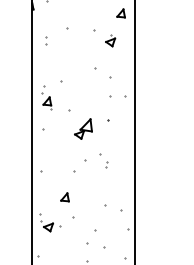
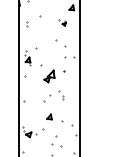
part: (105, 38) -> (62, 22), size x0.6
part: (64, 196) -> (49, 116), moved

